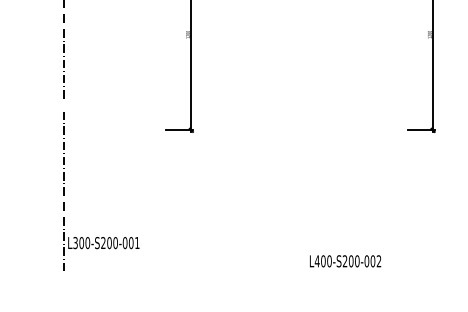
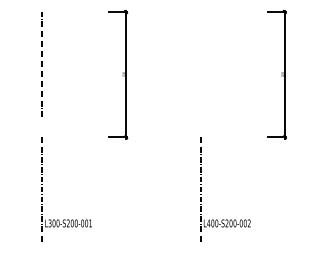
part: (64, 191) -> (42, 189), moved
line: (306, 209) -> (201, 189), added

